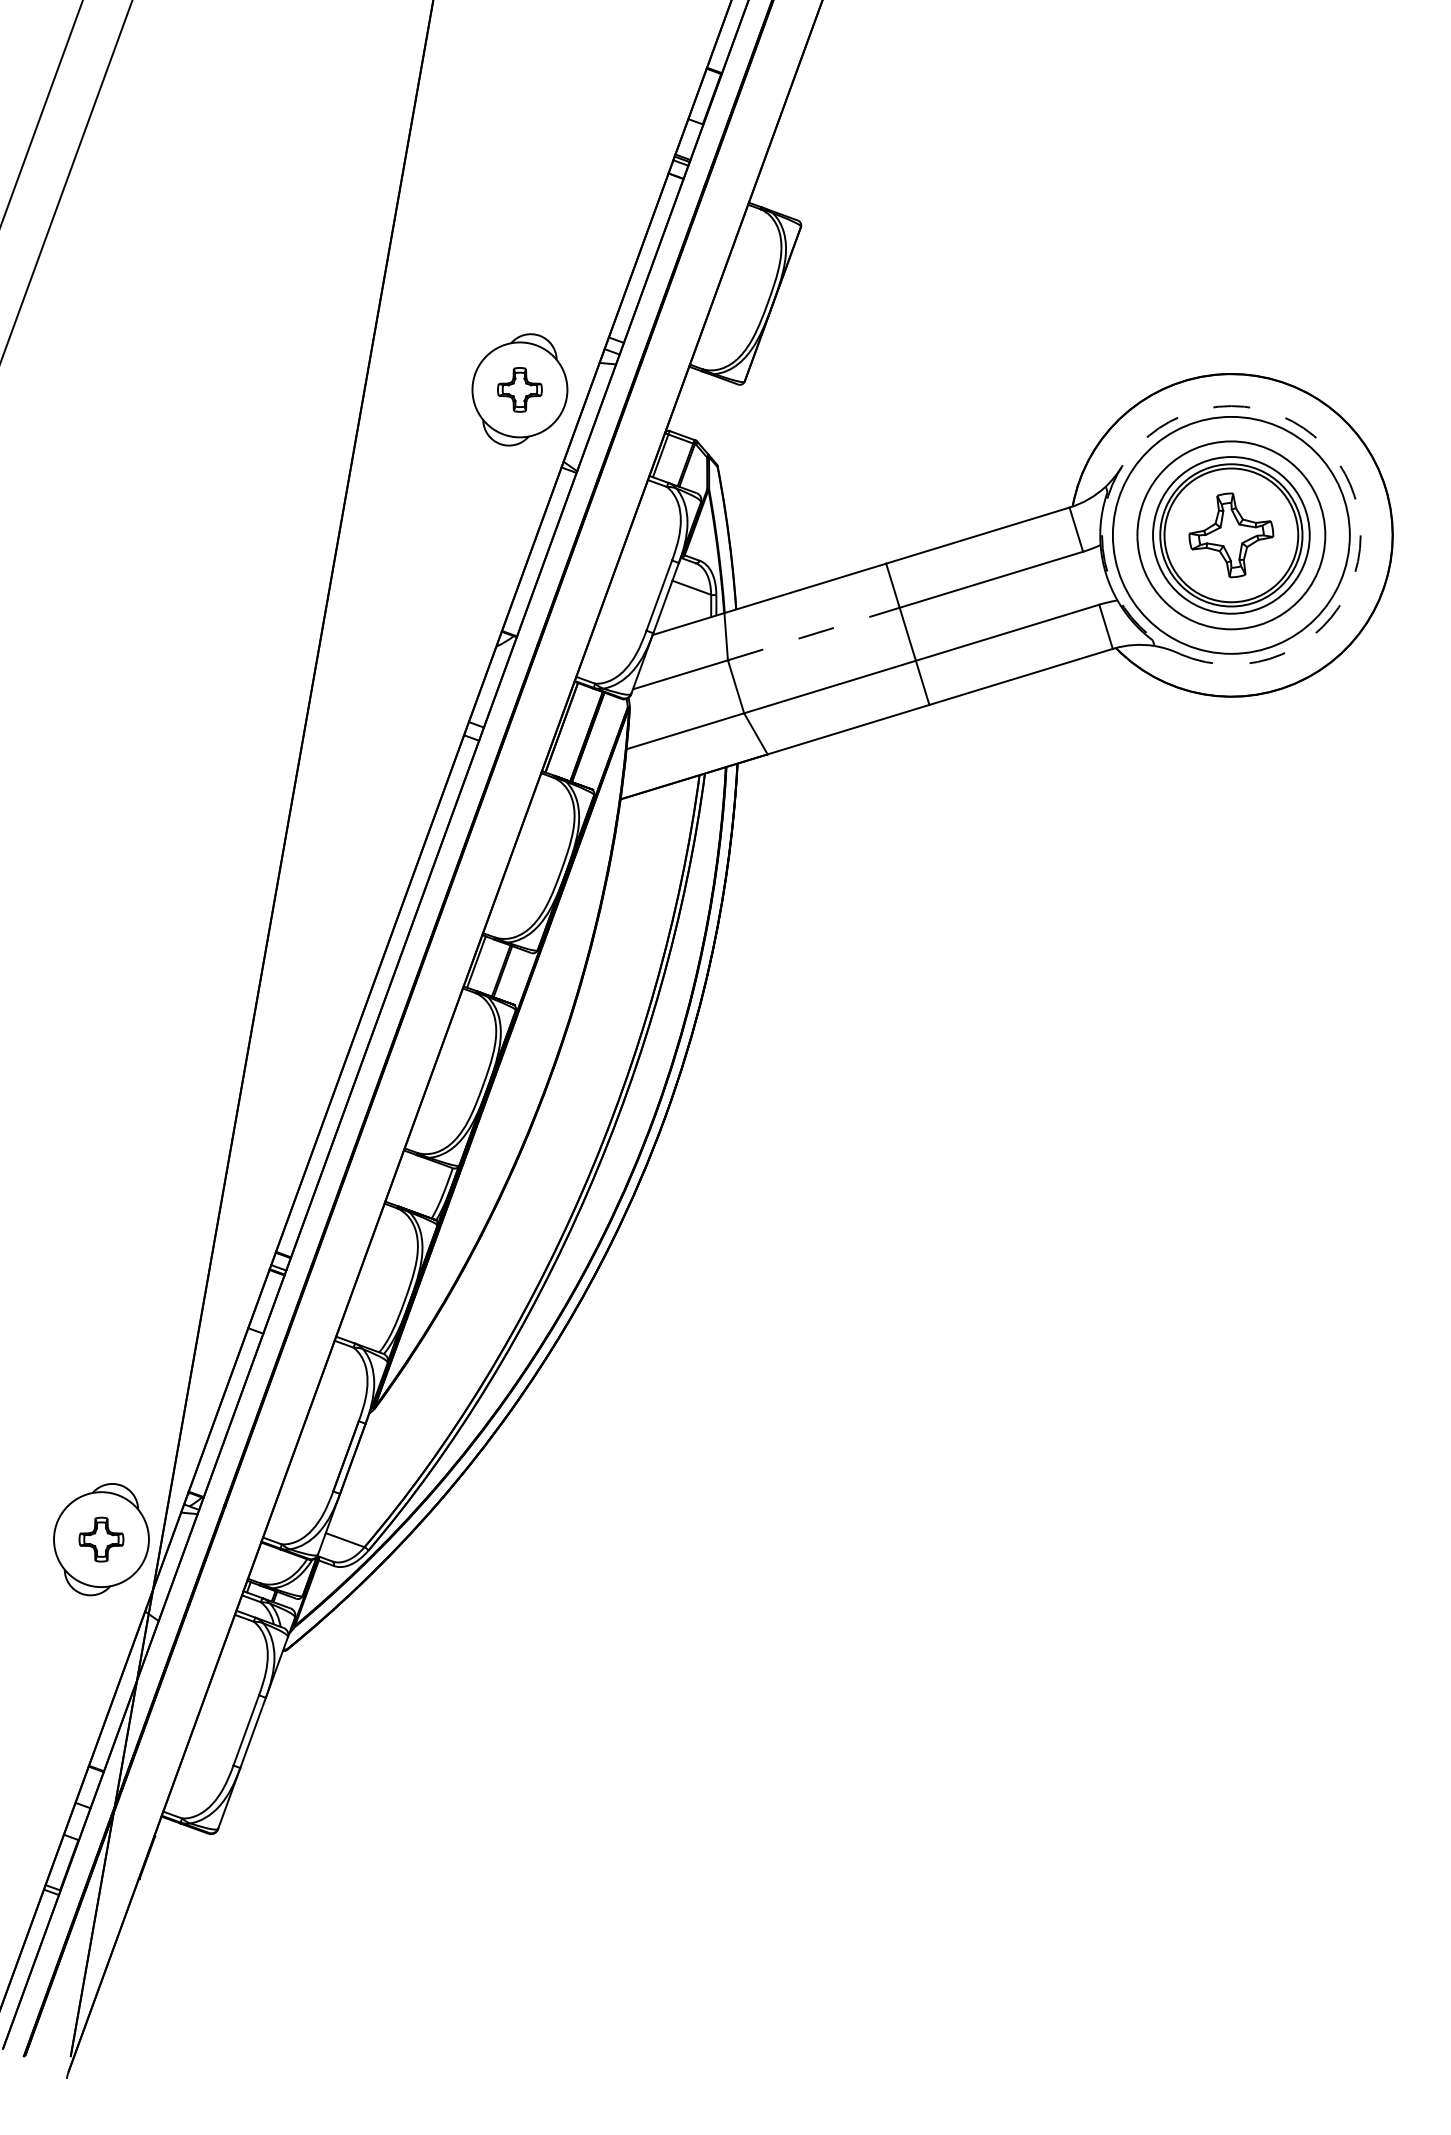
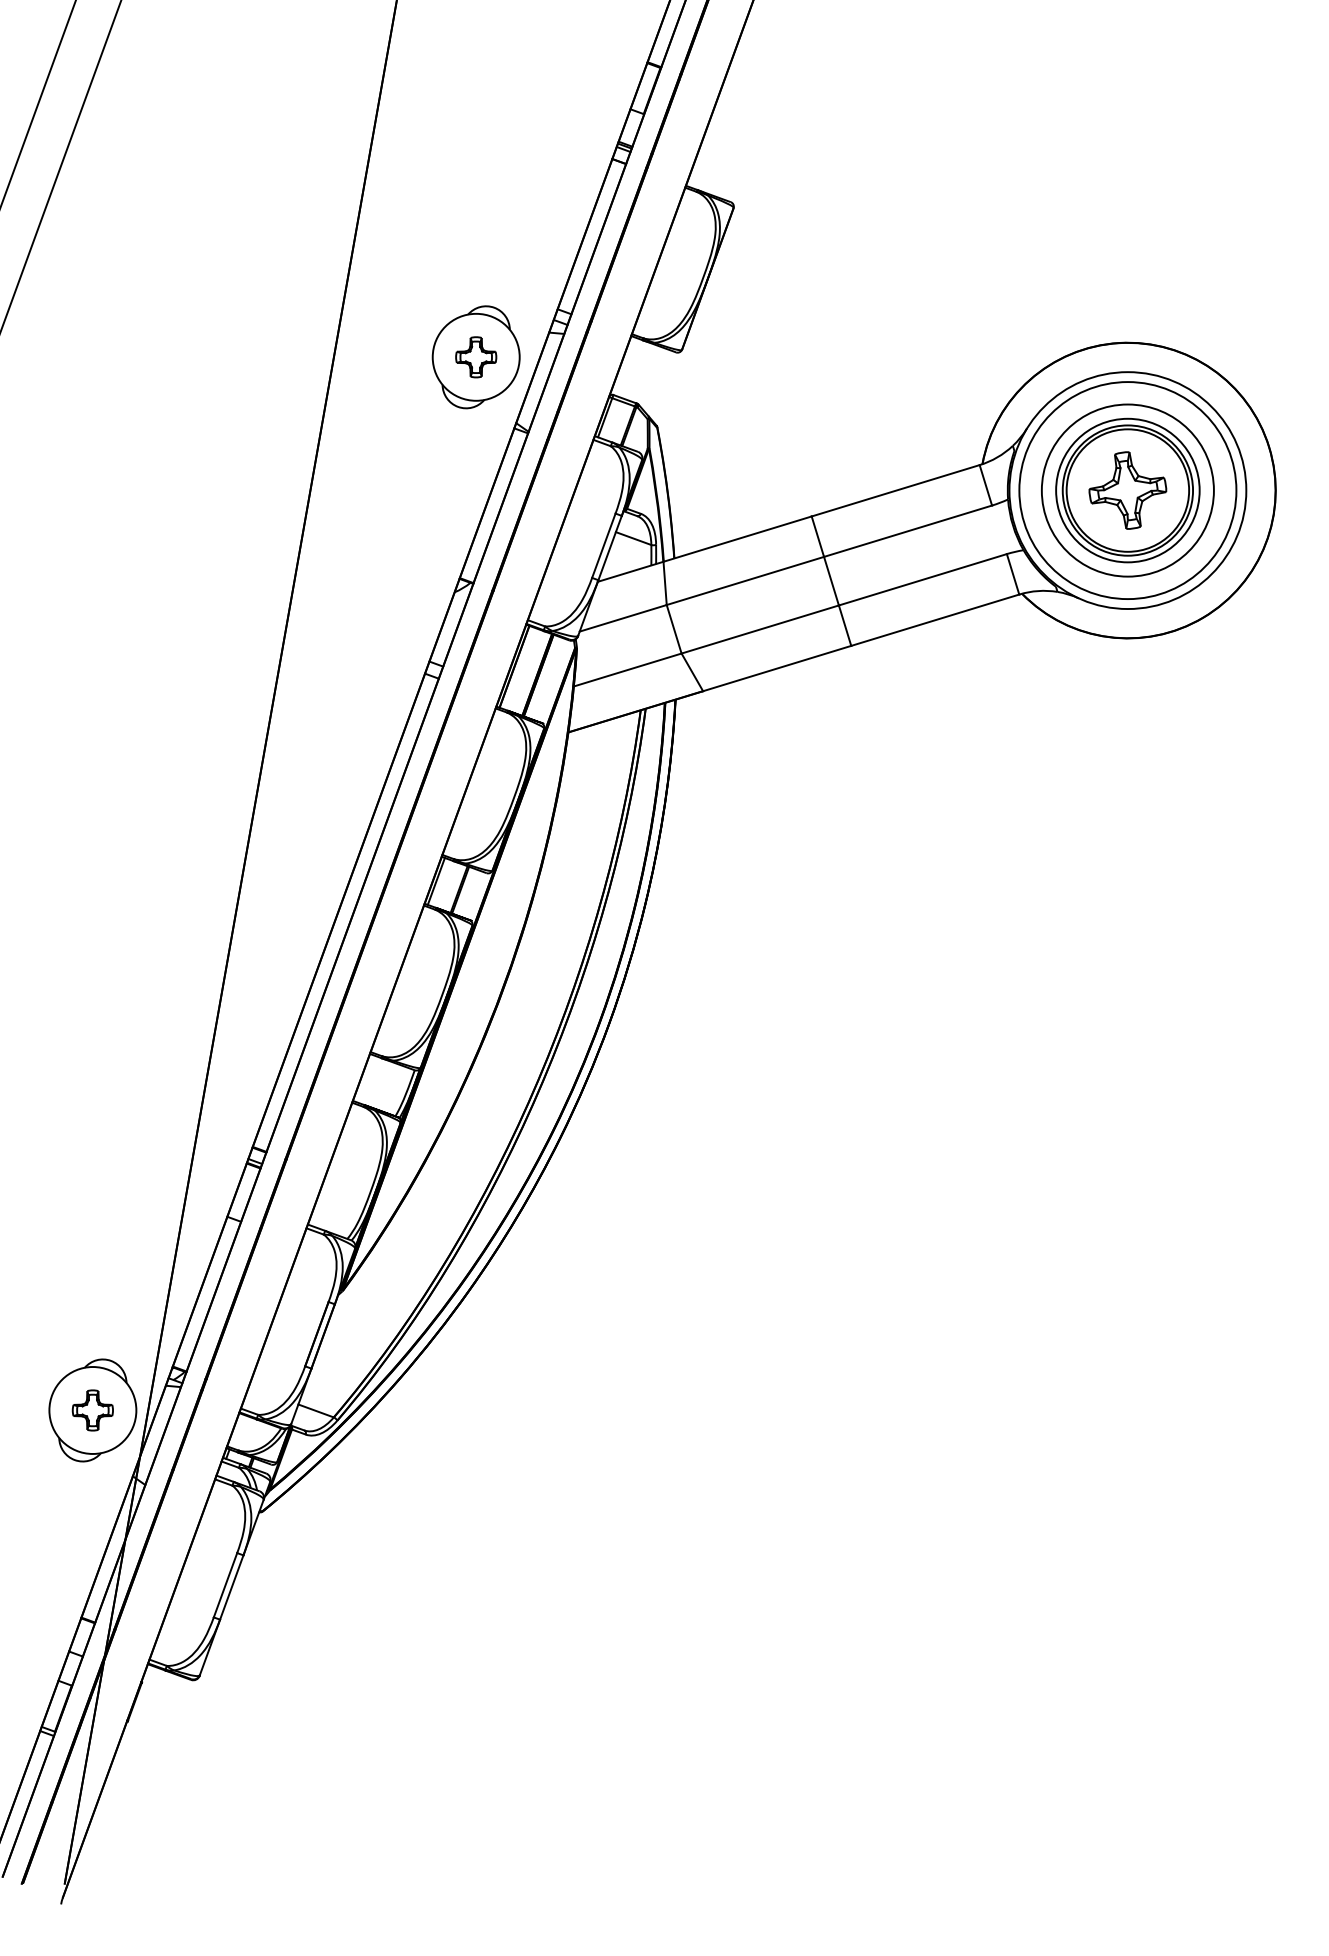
circle: (1230, 535) -> (1127, 490), dashed -> solid
line: (813, 633) -> (745, 580), dashed -> solid

